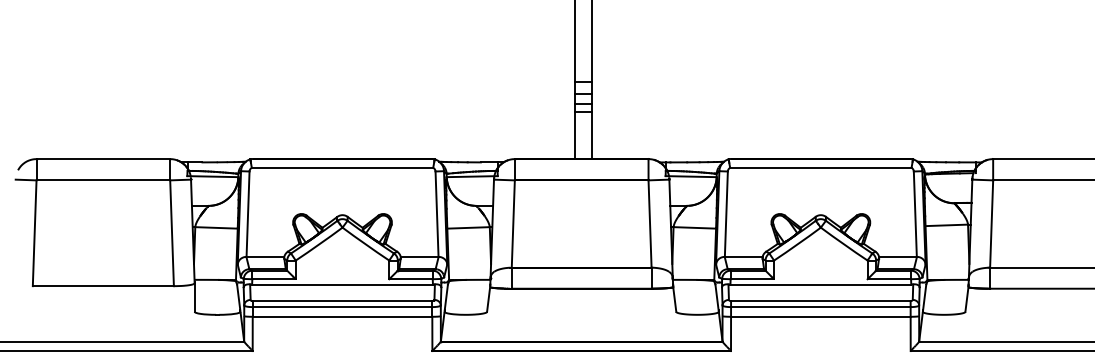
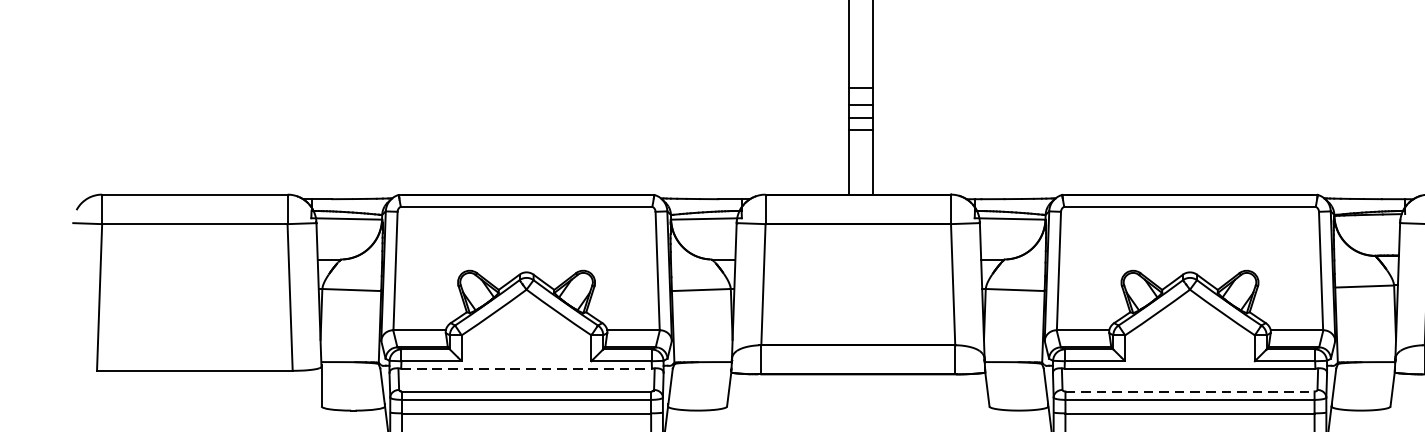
line: (343, 284) -> (527, 368), solid -> dashed
line: (820, 301) -> (1189, 392), solid -> dashed

